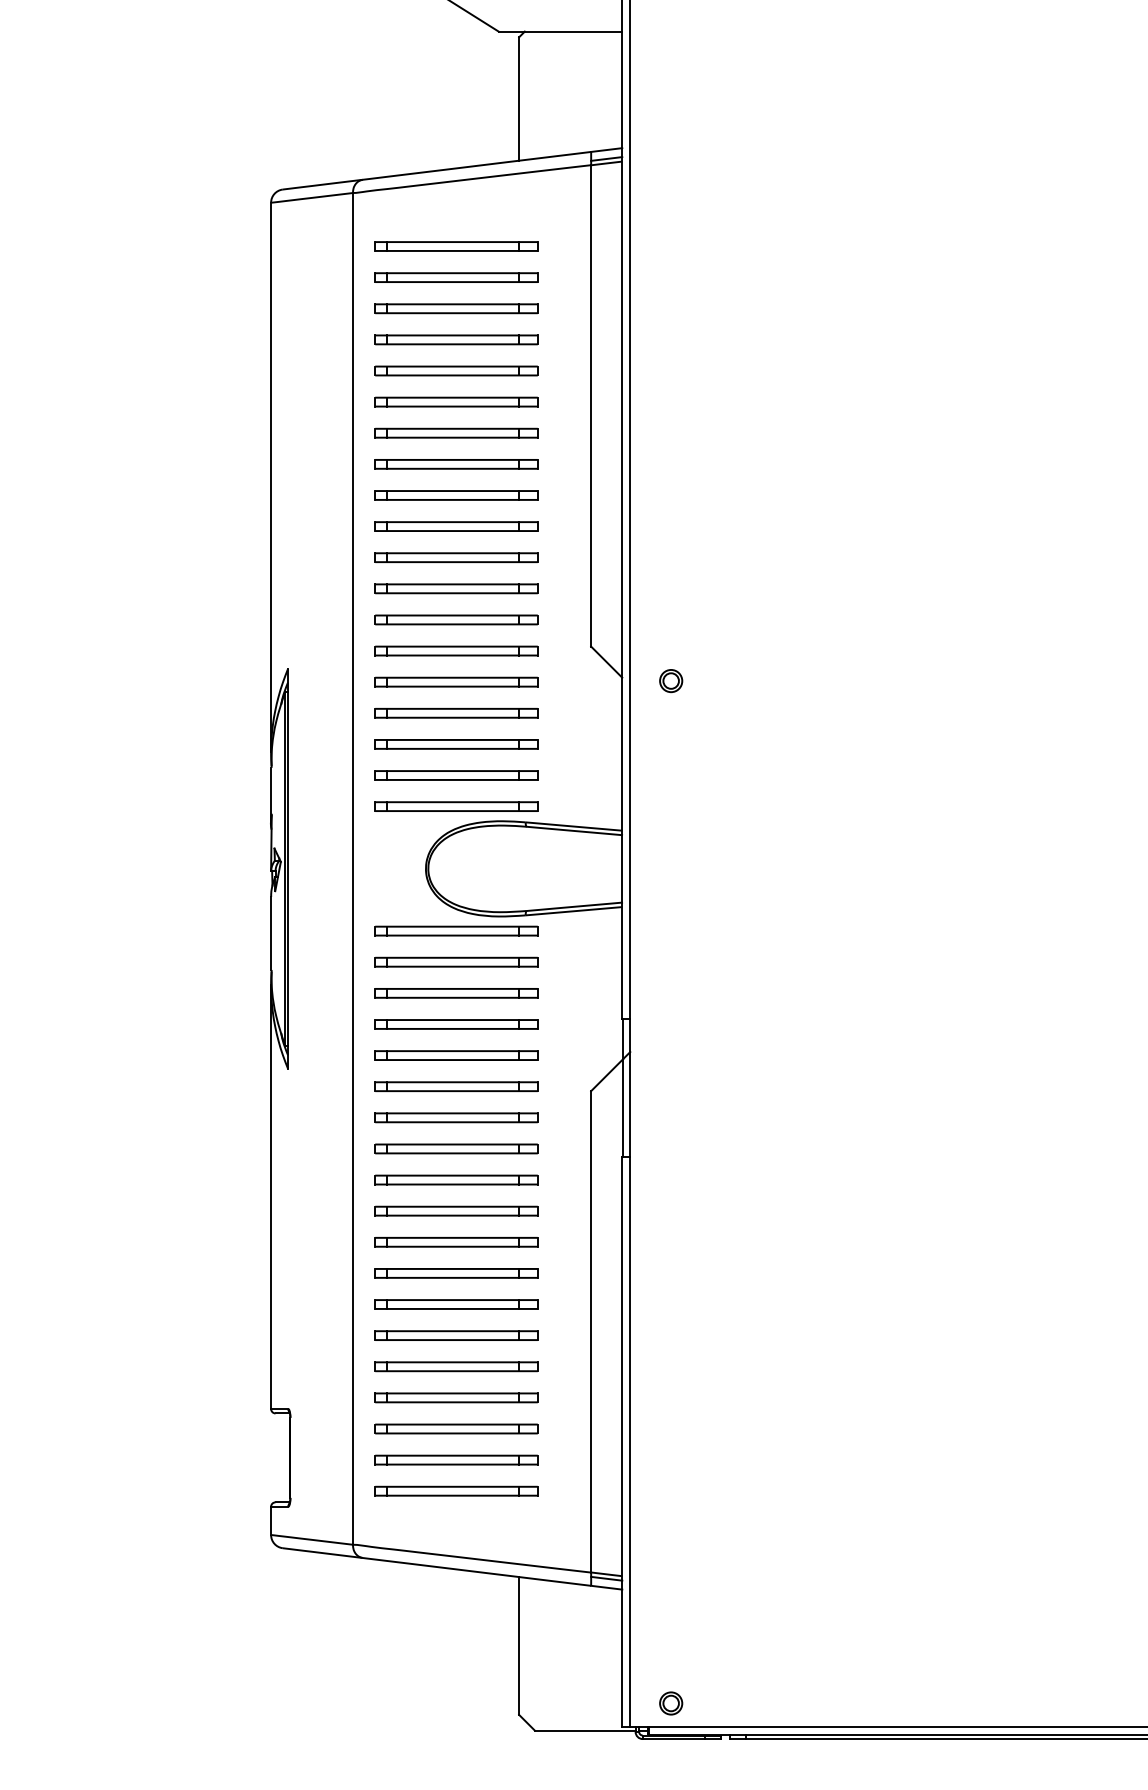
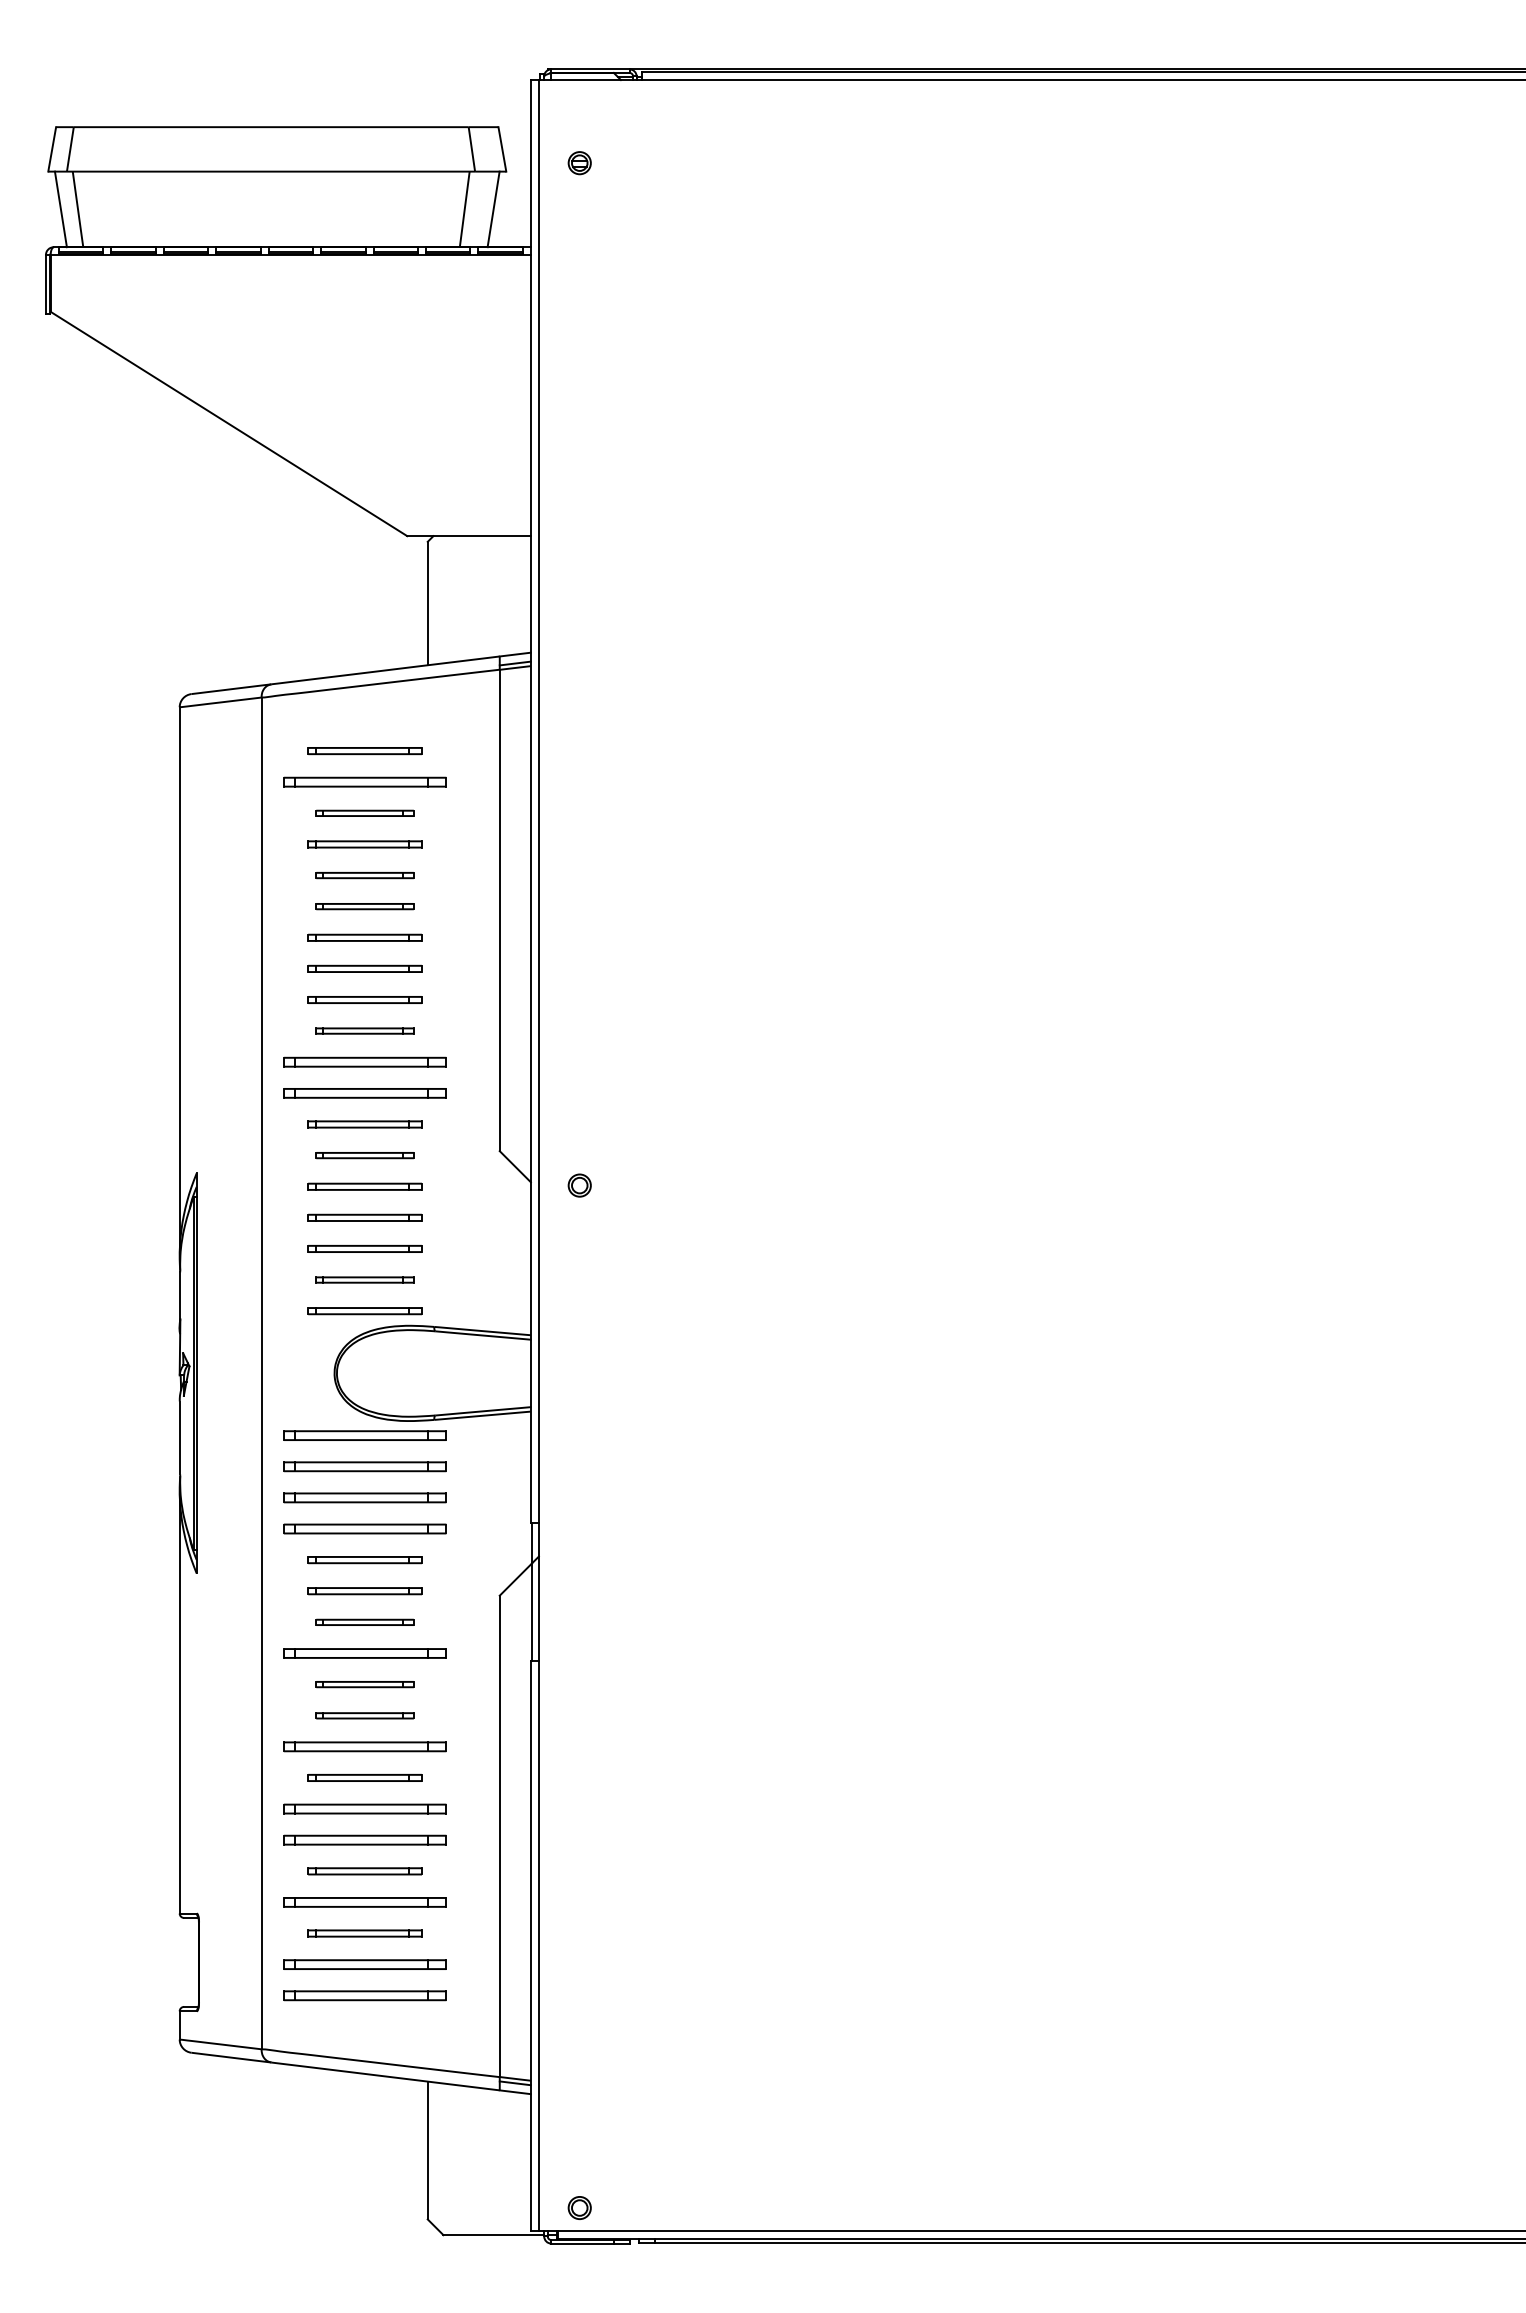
part: (455, 245) -> (364, 750), size x0.7
part: (455, 308) -> (364, 813), size x0.6
part: (455, 339) -> (364, 844), size x0.7
part: (455, 370) -> (364, 875), size x0.6
part: (455, 401) -> (364, 906), size x0.6
part: (455, 432) -> (364, 937), size x0.7
part: (455, 463) -> (364, 968), size x0.7
part: (455, 494) -> (364, 999), size x0.7
part: (455, 525) -> (364, 1030), size x0.6
part: (455, 619) -> (364, 1124), size x0.7
part: (455, 650) -> (364, 1155), size x0.6
part: (455, 681) -> (364, 1186), size x0.7
part: (455, 712) -> (364, 1217), size x0.7
part: (455, 743) -> (364, 1248), size x0.7
part: (455, 774) -> (364, 1279), size x0.6
part: (455, 805) -> (364, 1310), size x0.7
part: (455, 1054) -> (364, 1559), size x0.7
part: (455, 1085) -> (364, 1590), size x0.7
part: (455, 1117) -> (364, 1622), size x0.6
part: (455, 1179) -> (364, 1684), size x0.6
part: (455, 1210) -> (364, 1715), size x0.6
part: (455, 1272) -> (364, 1777), size x0.7
part: (455, 1366) -> (364, 1871), size x0.7
part: (455, 1428) -> (364, 1933), size x0.7

